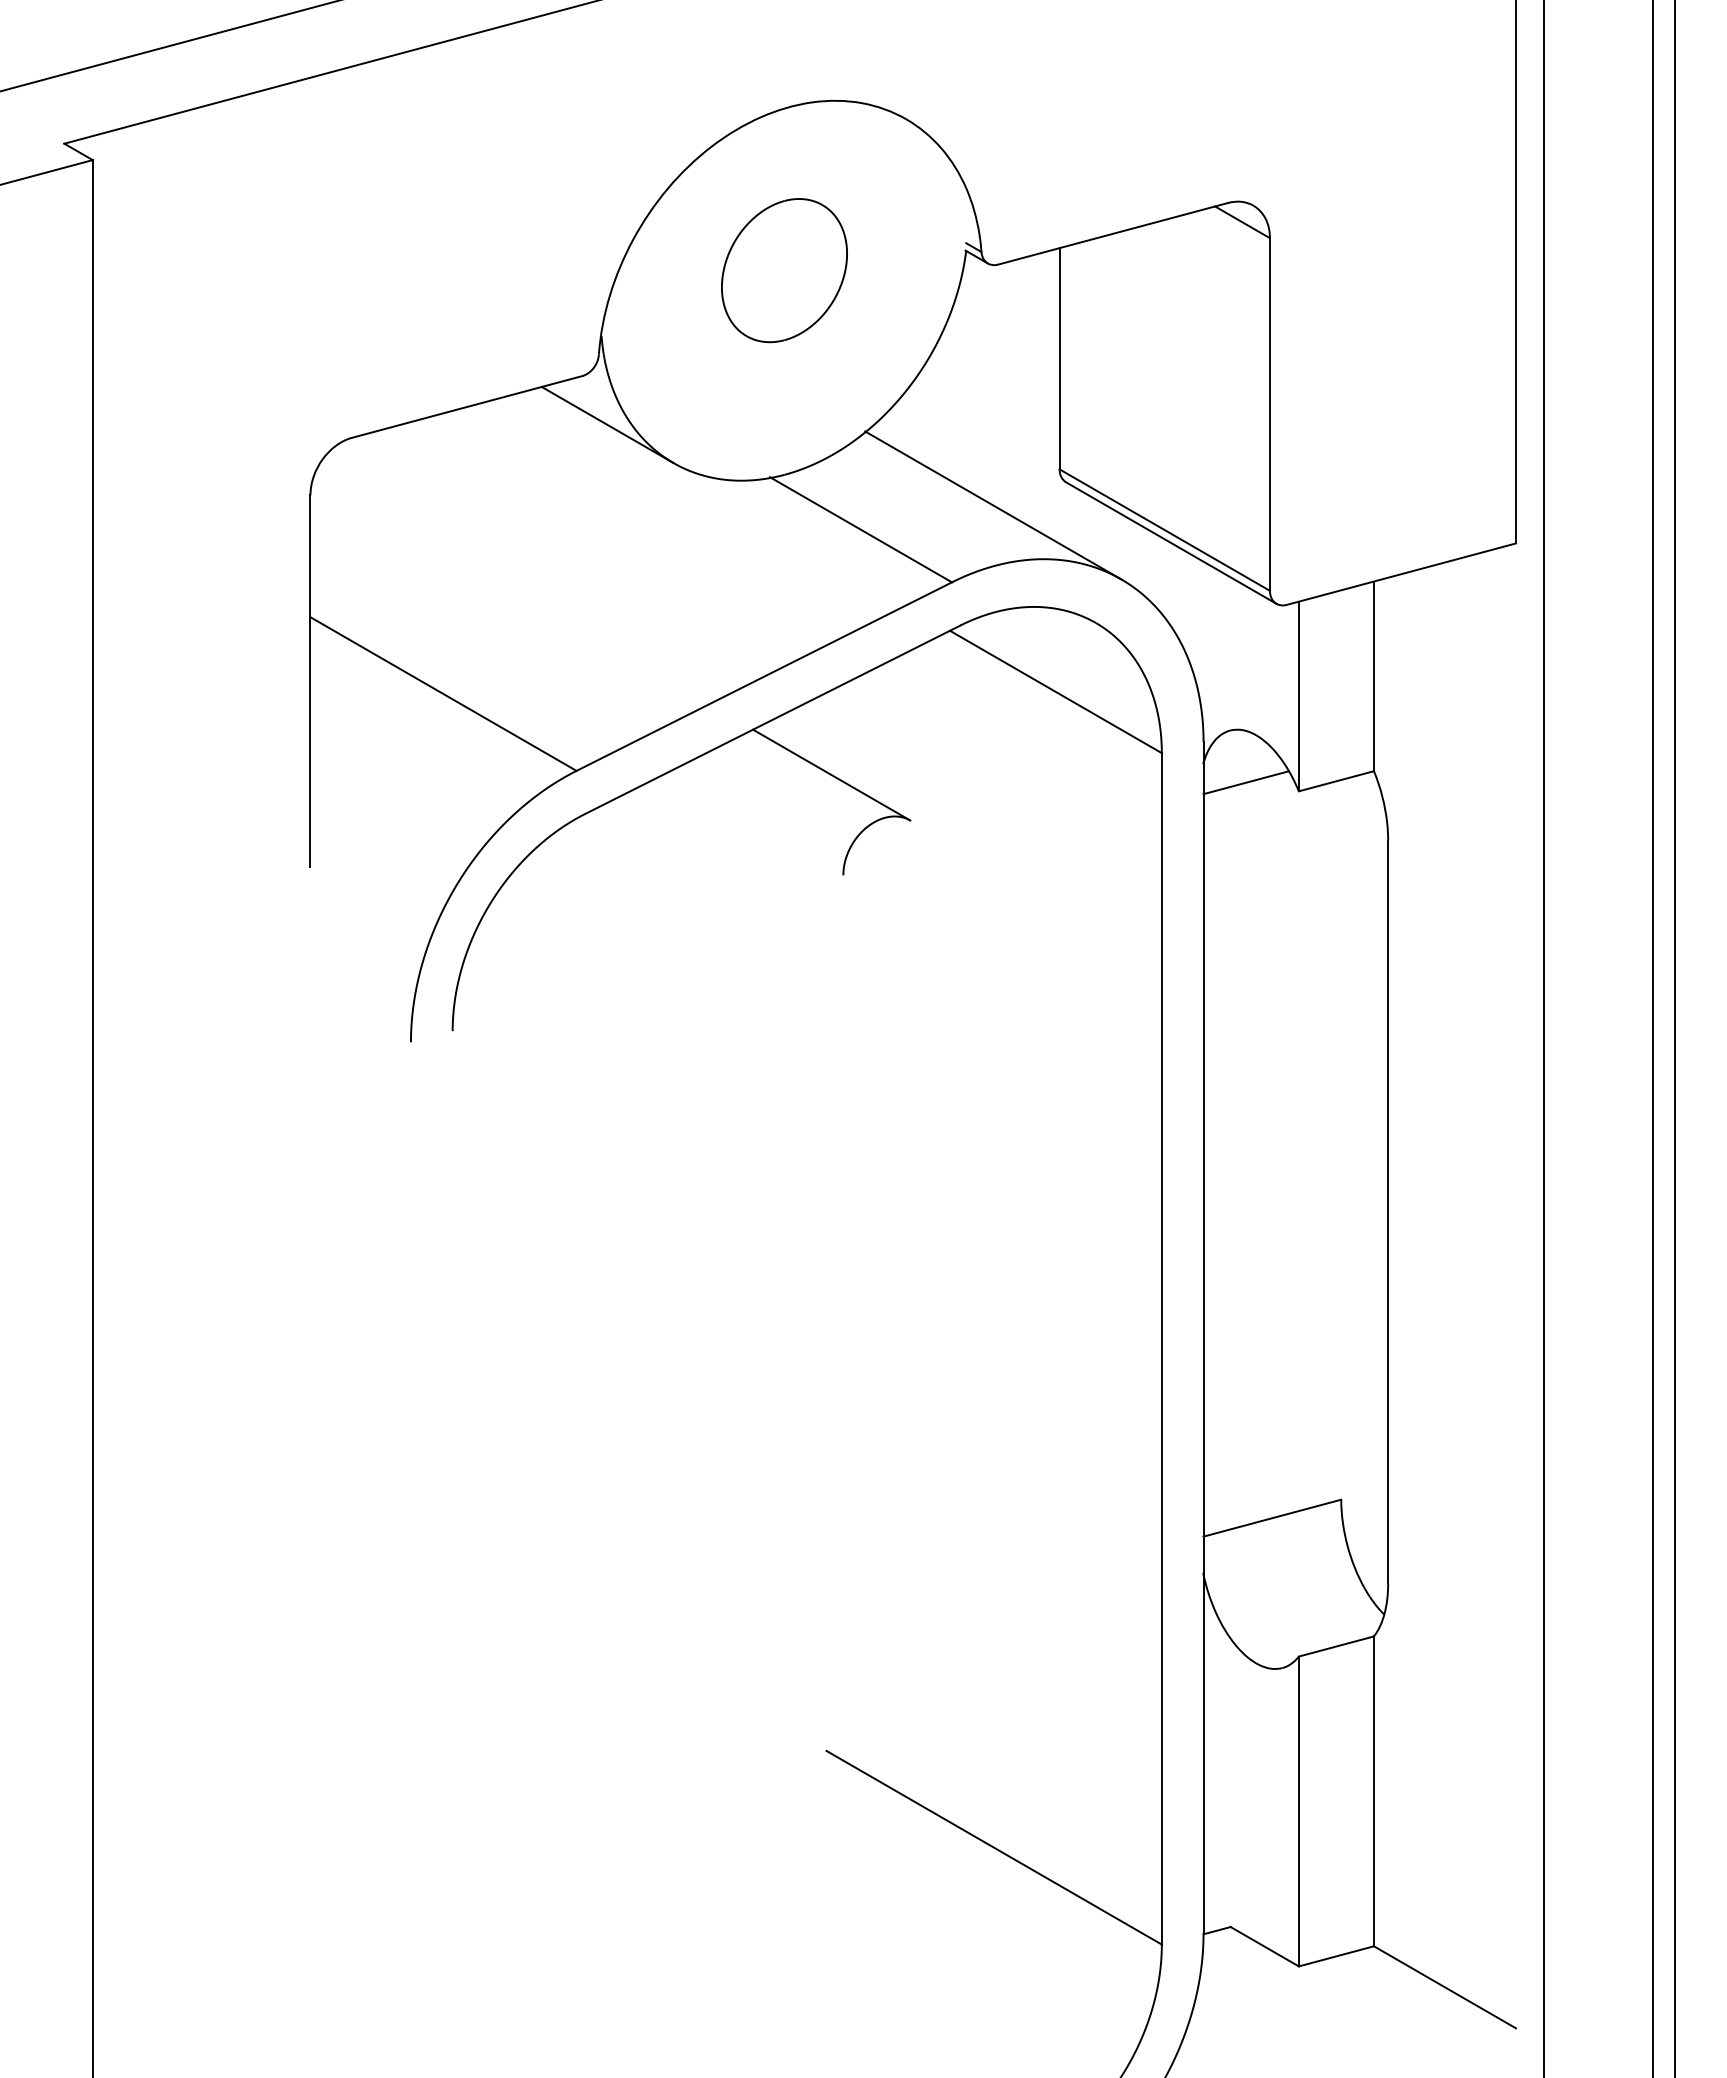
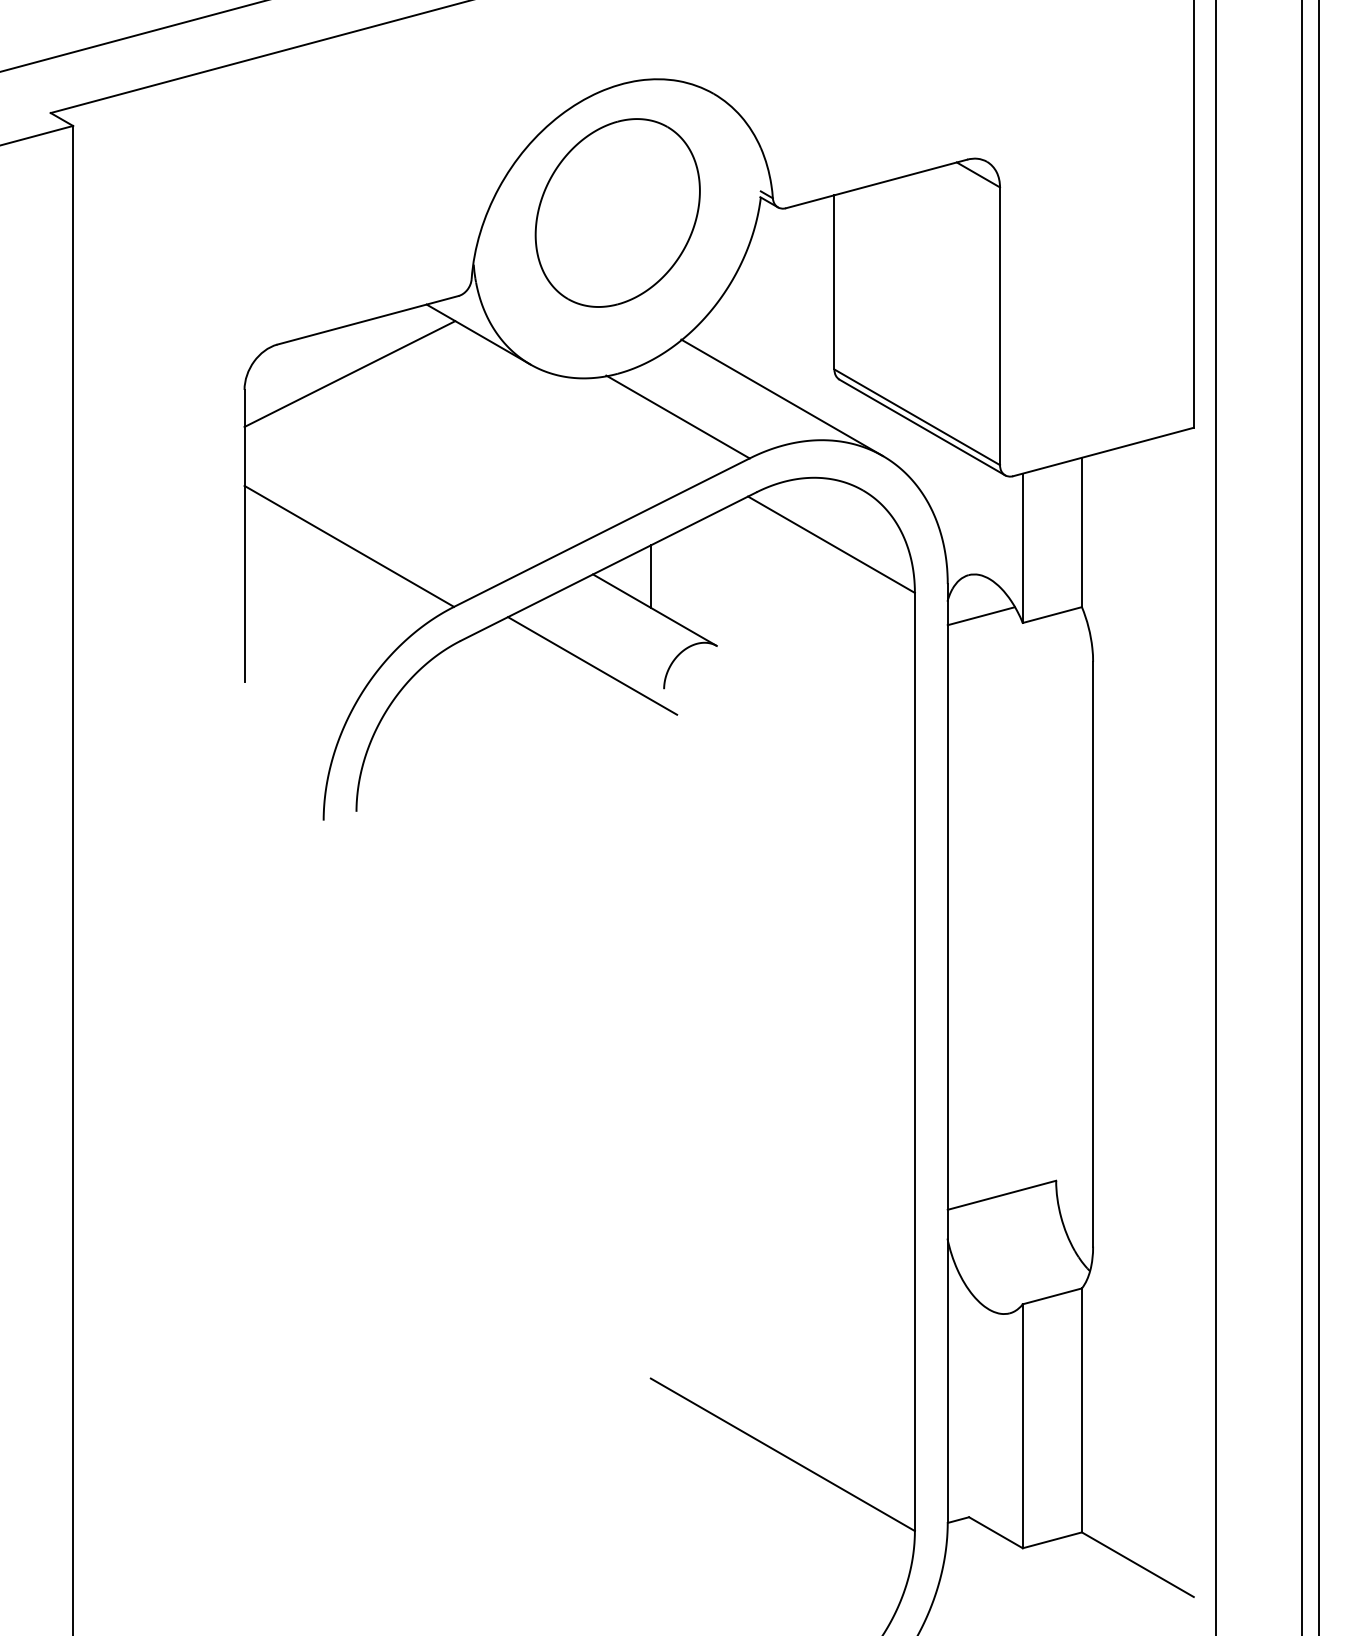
part: (784, 270) -> (617, 212), size x1.67
line: (444, 474) -> (350, 373), added
line: (826, 732) -> (650, 576), added
line: (752, 845) -> (592, 665), added

